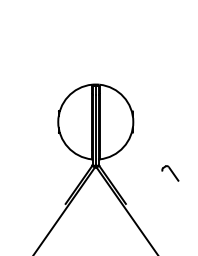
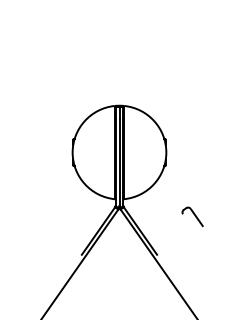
part: (170, 173) -> (192, 216), moved

